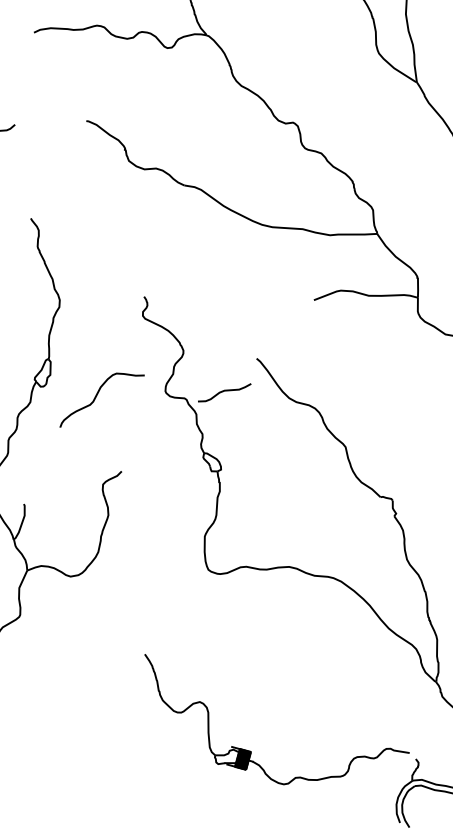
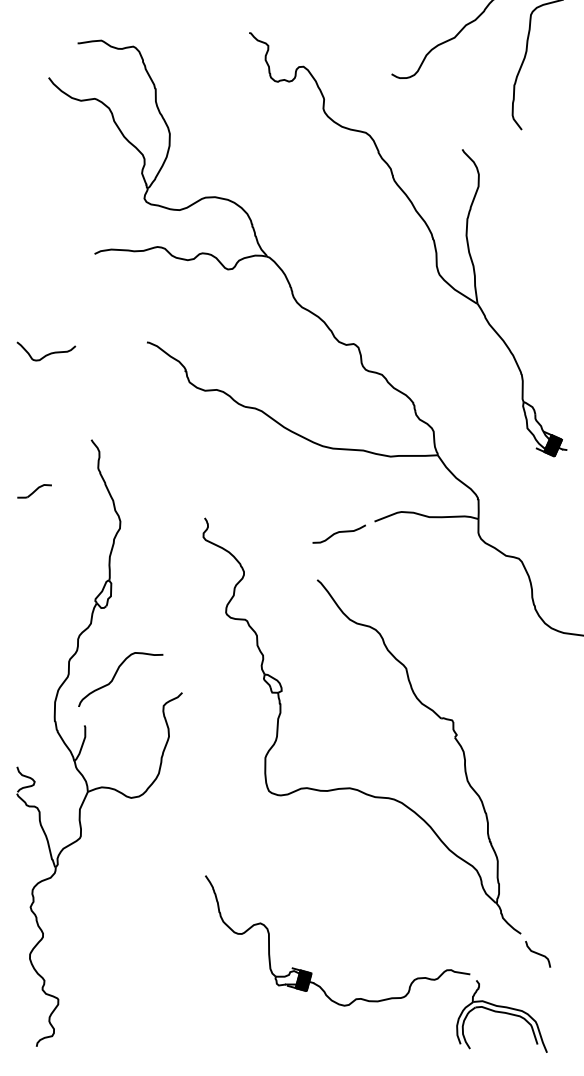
curve: (223, 392) -> (338, 533), moved
curve: (96, 397) -> (115, 676), moved

